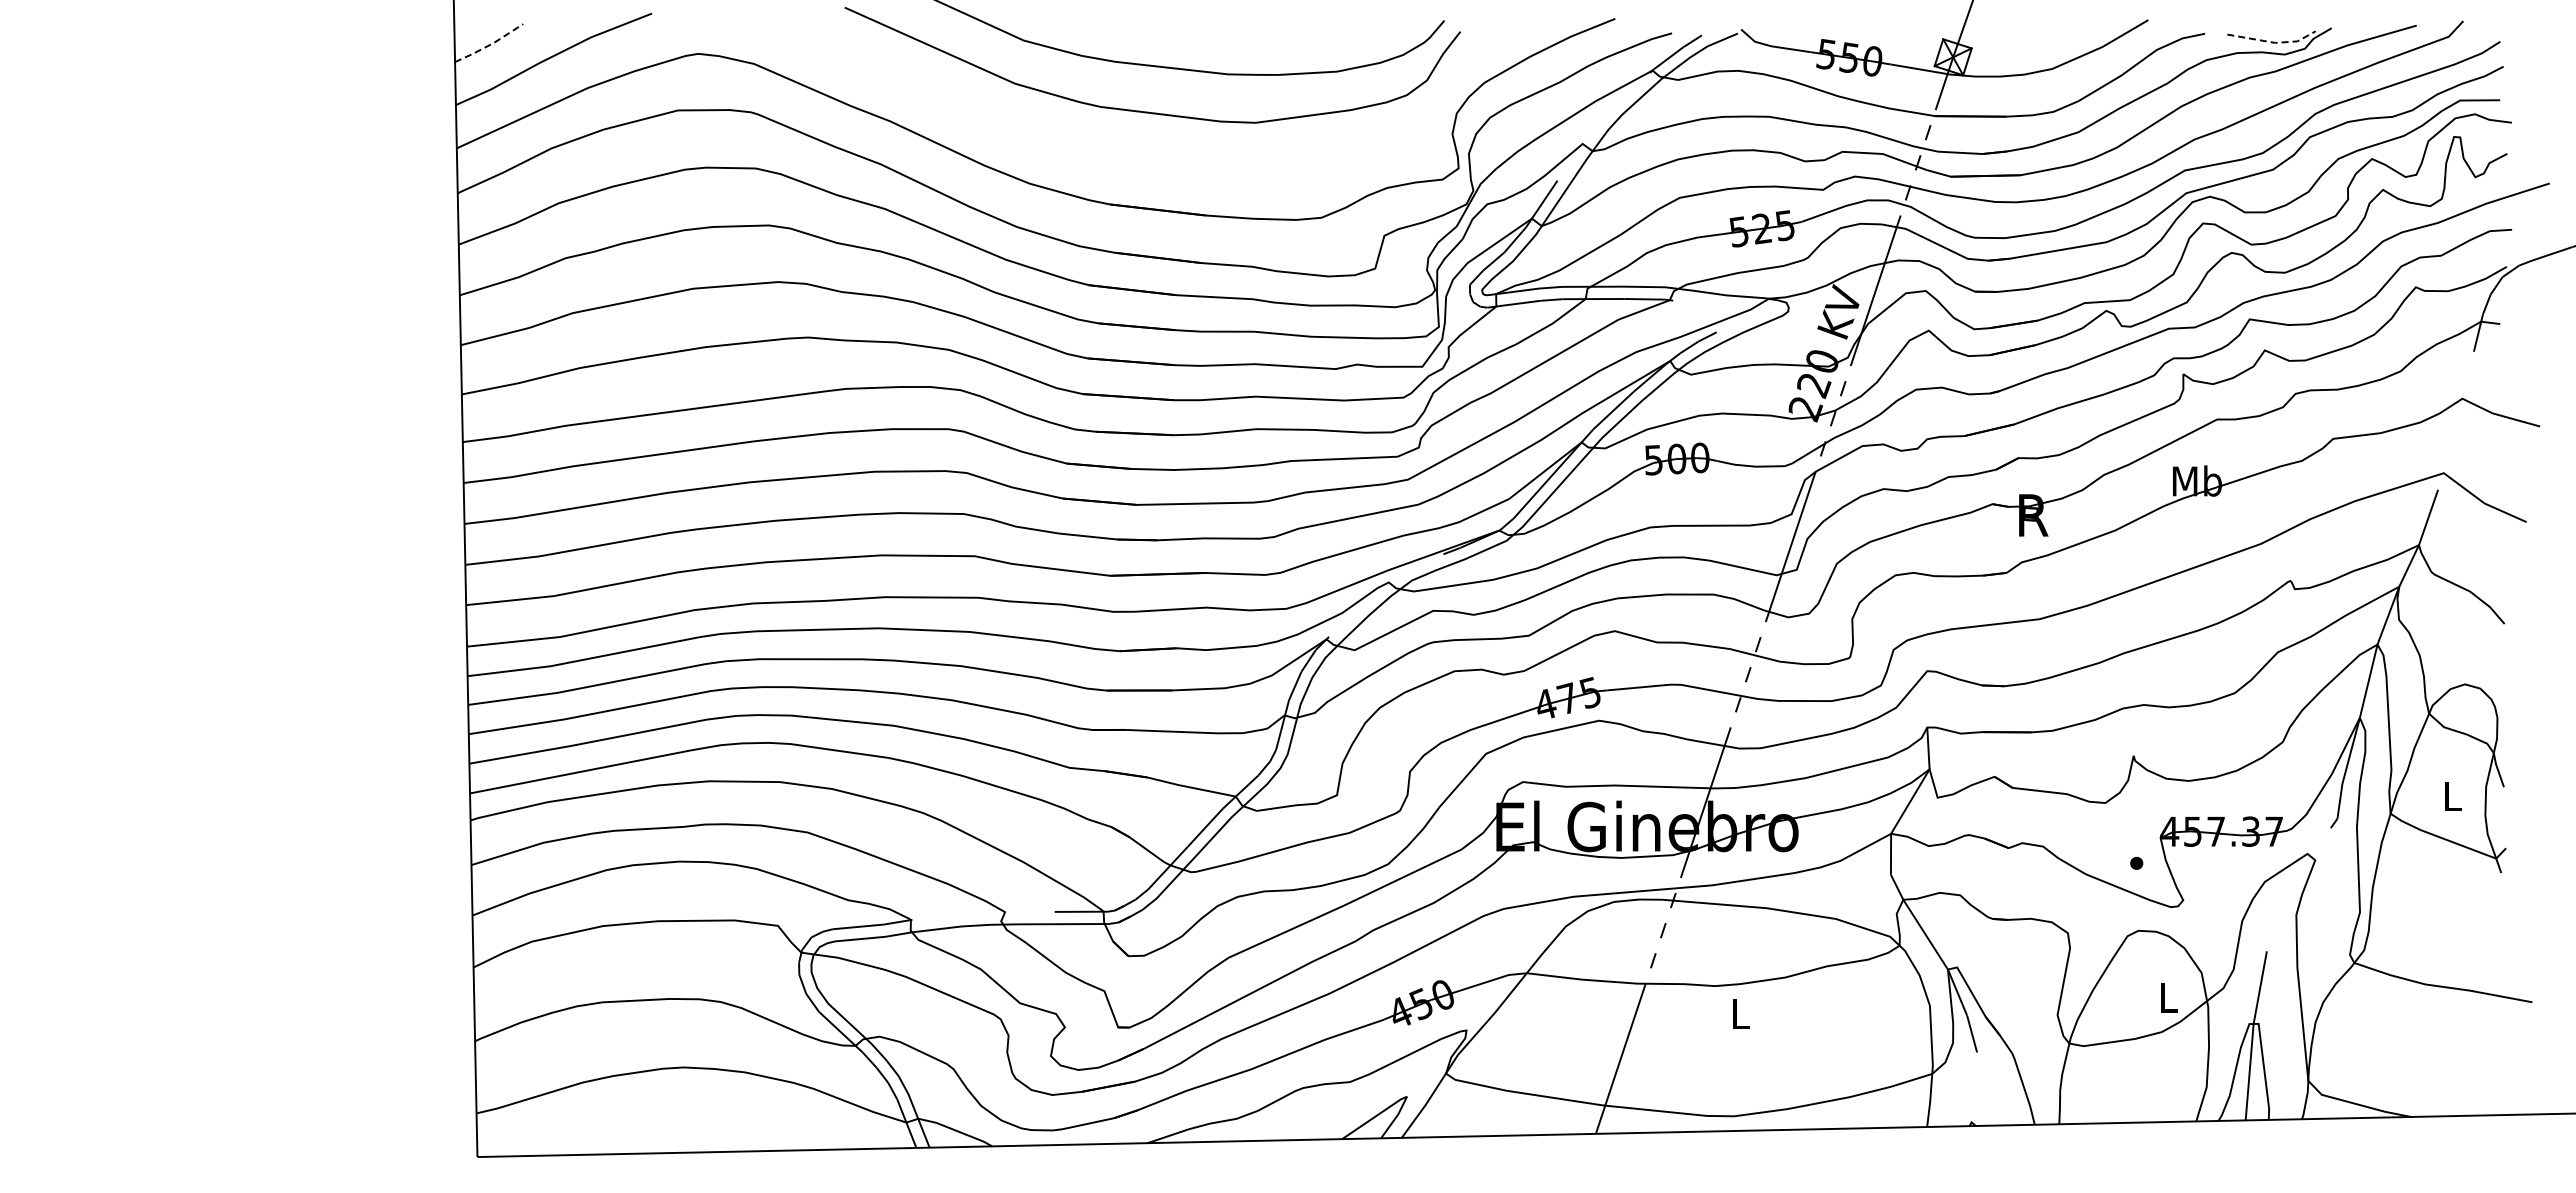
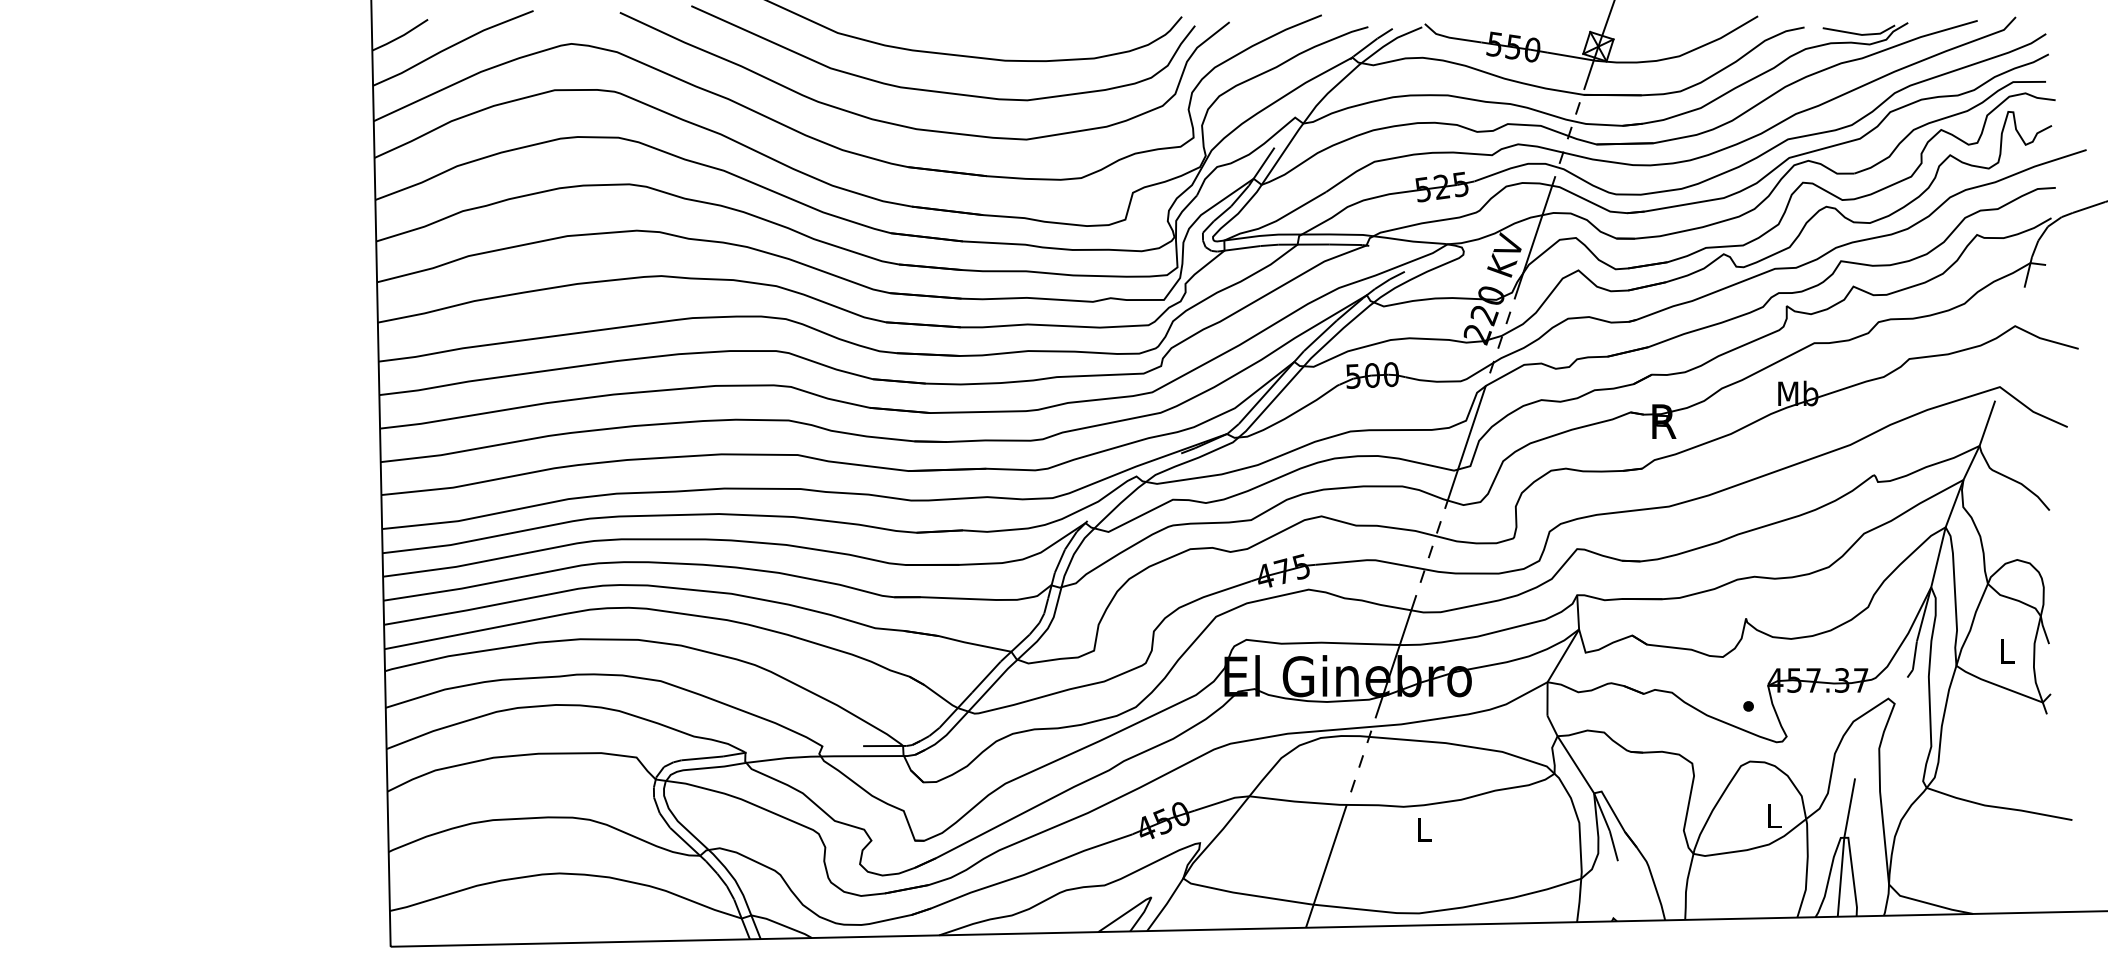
line: (2274, 42) -> (1861, 34), dashed -> solid
line: (489, 45) -> (400, 37), dashed -> solid
curve: (1114, 155) -> (912, 127), added

